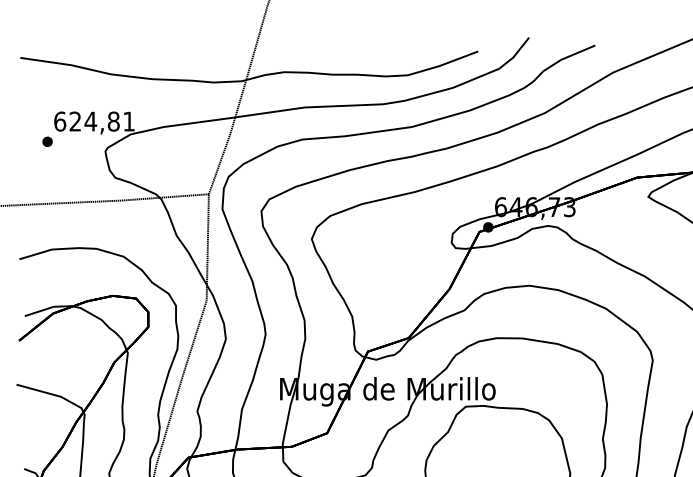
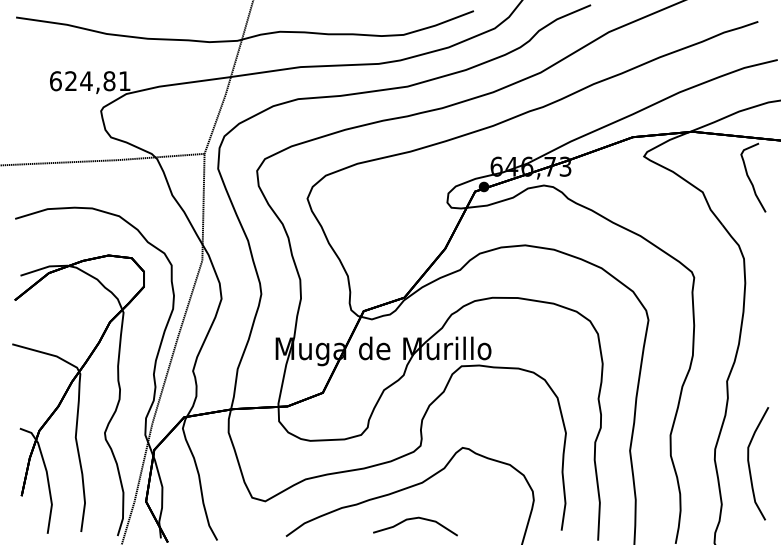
part: (47, 141) -> (43, 101), removed

